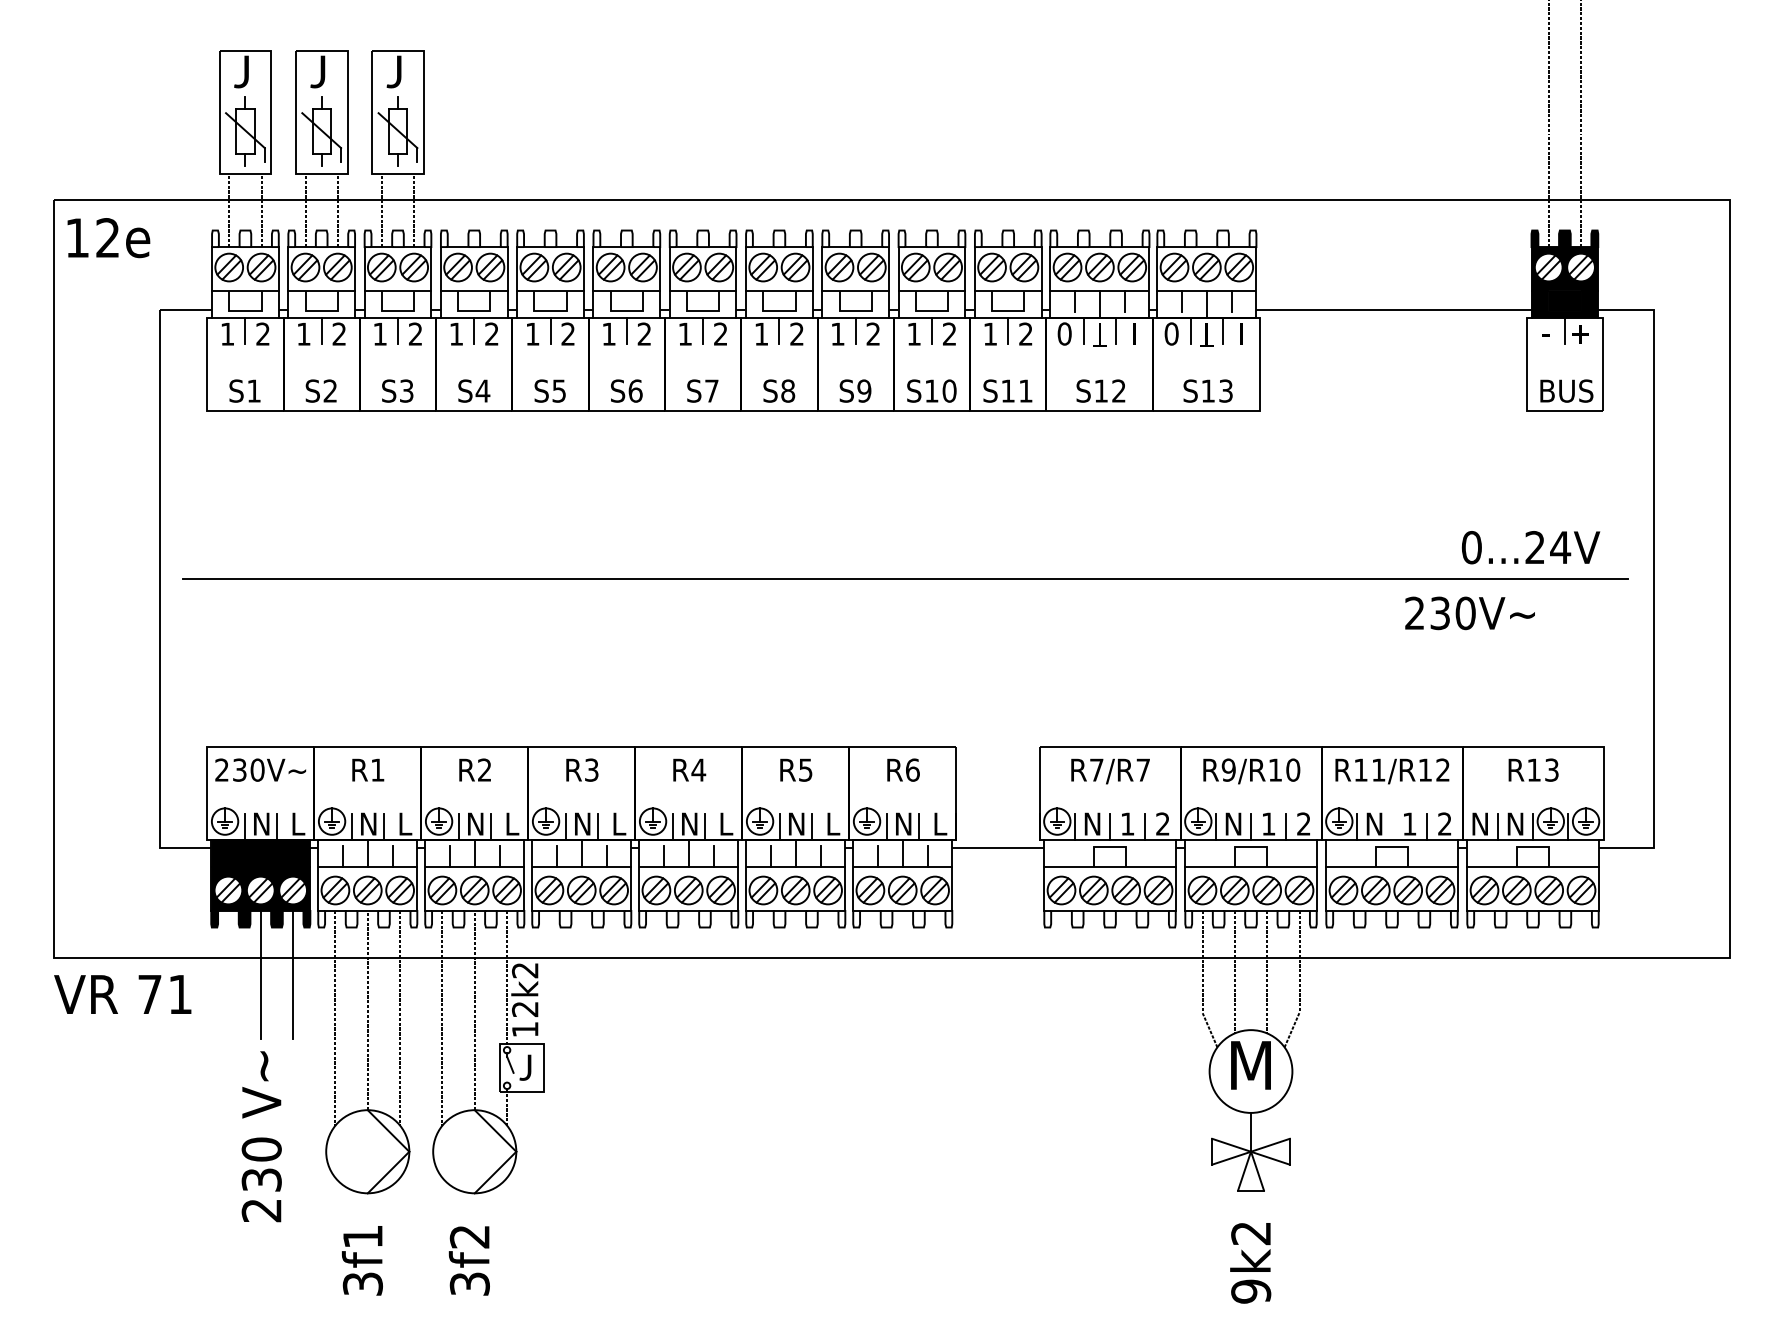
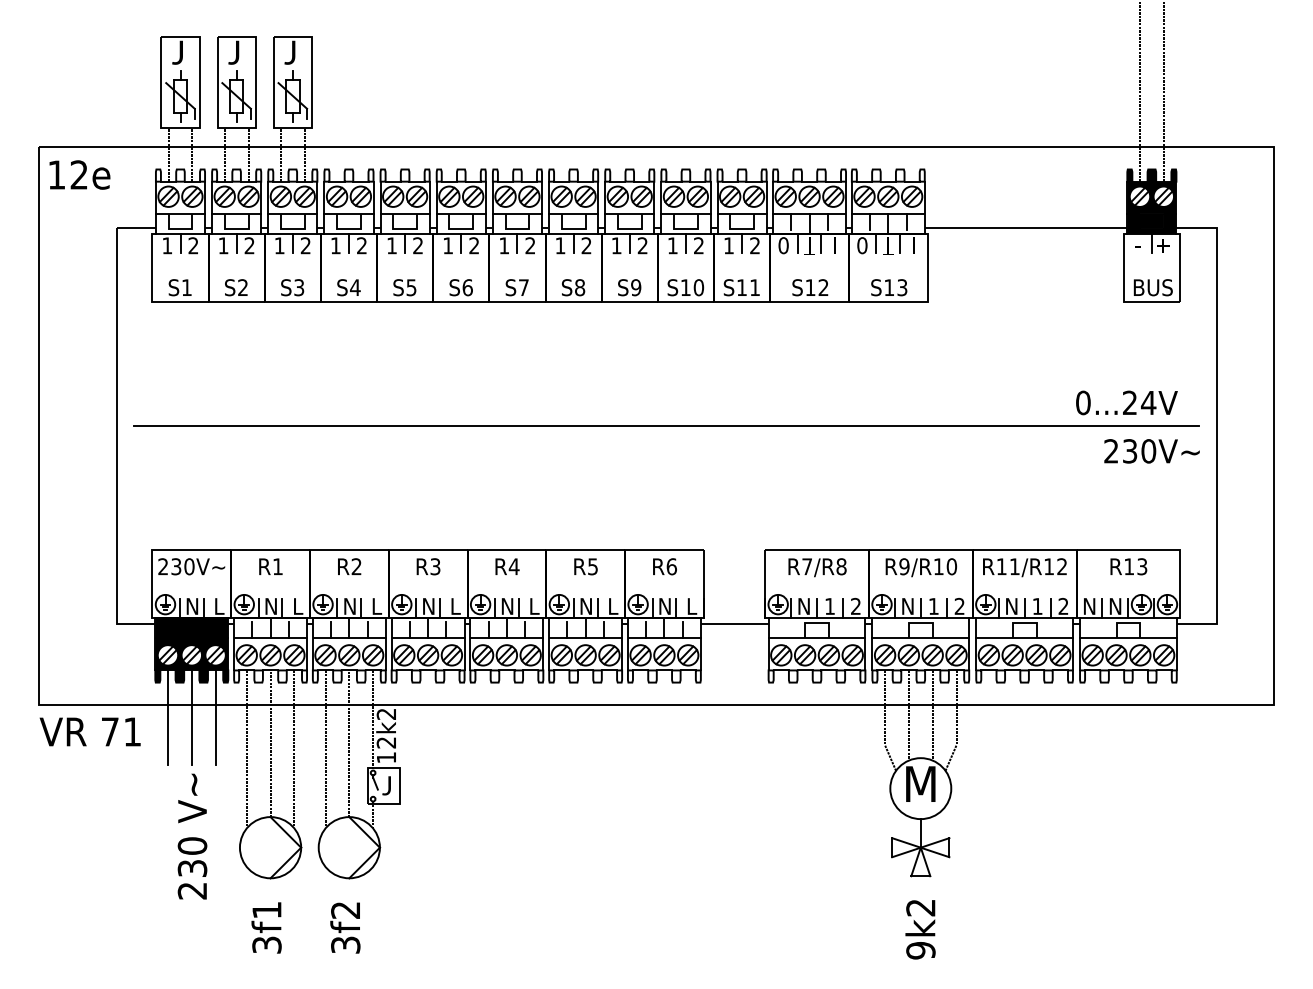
text: (1469, 613) -> (1151, 451), moved
text: (1143, 769) -> (841, 566), R7/R7 -> R7/R8
line: (1392, 826) -> (1024, 608), added
line: (228, 974) -> (168, 717), added

